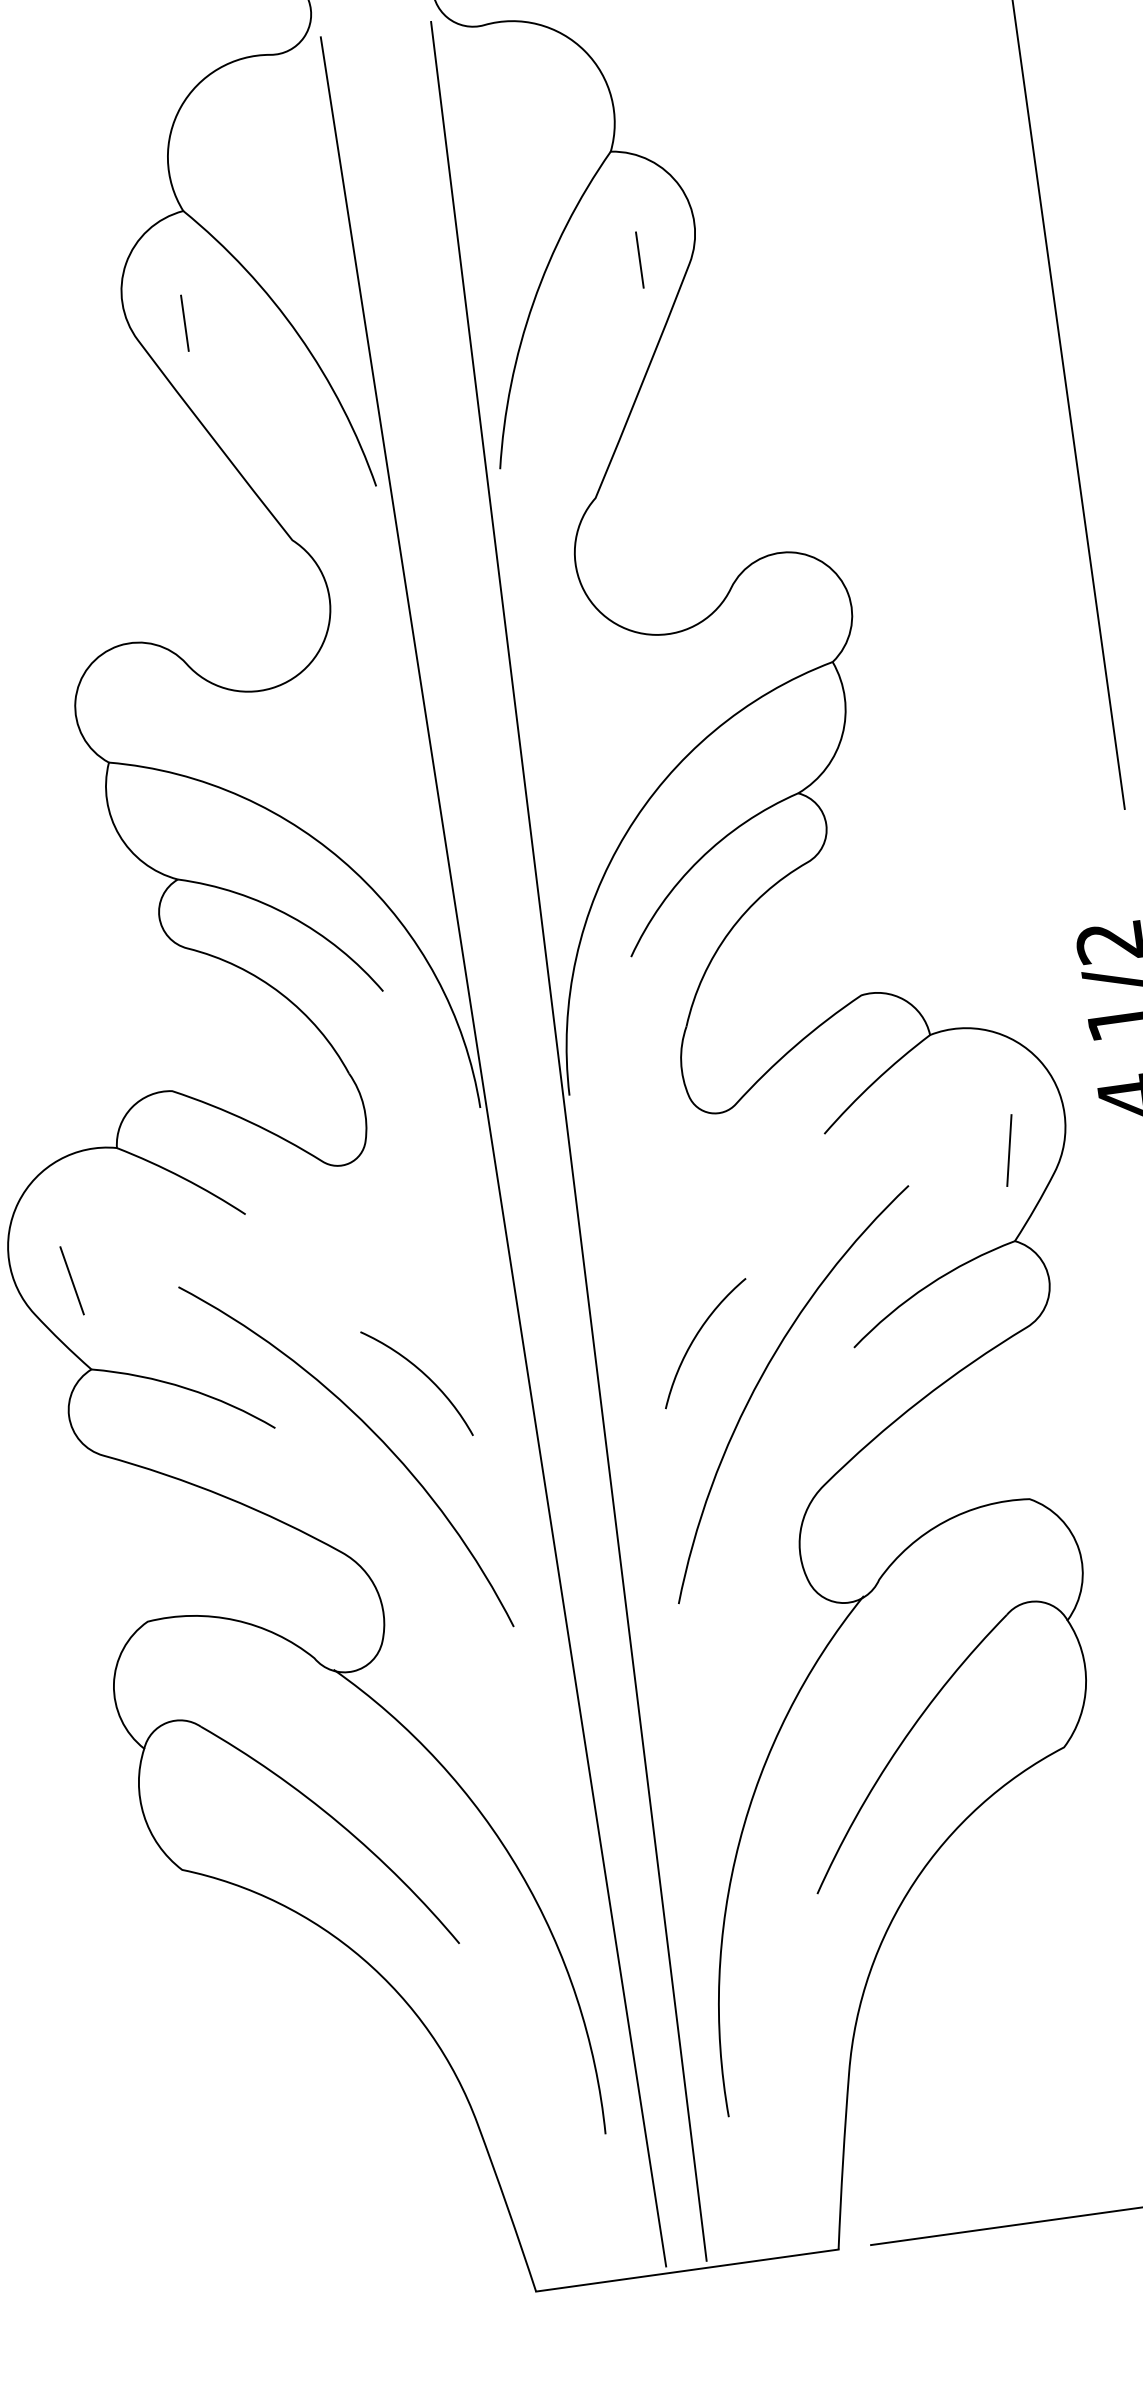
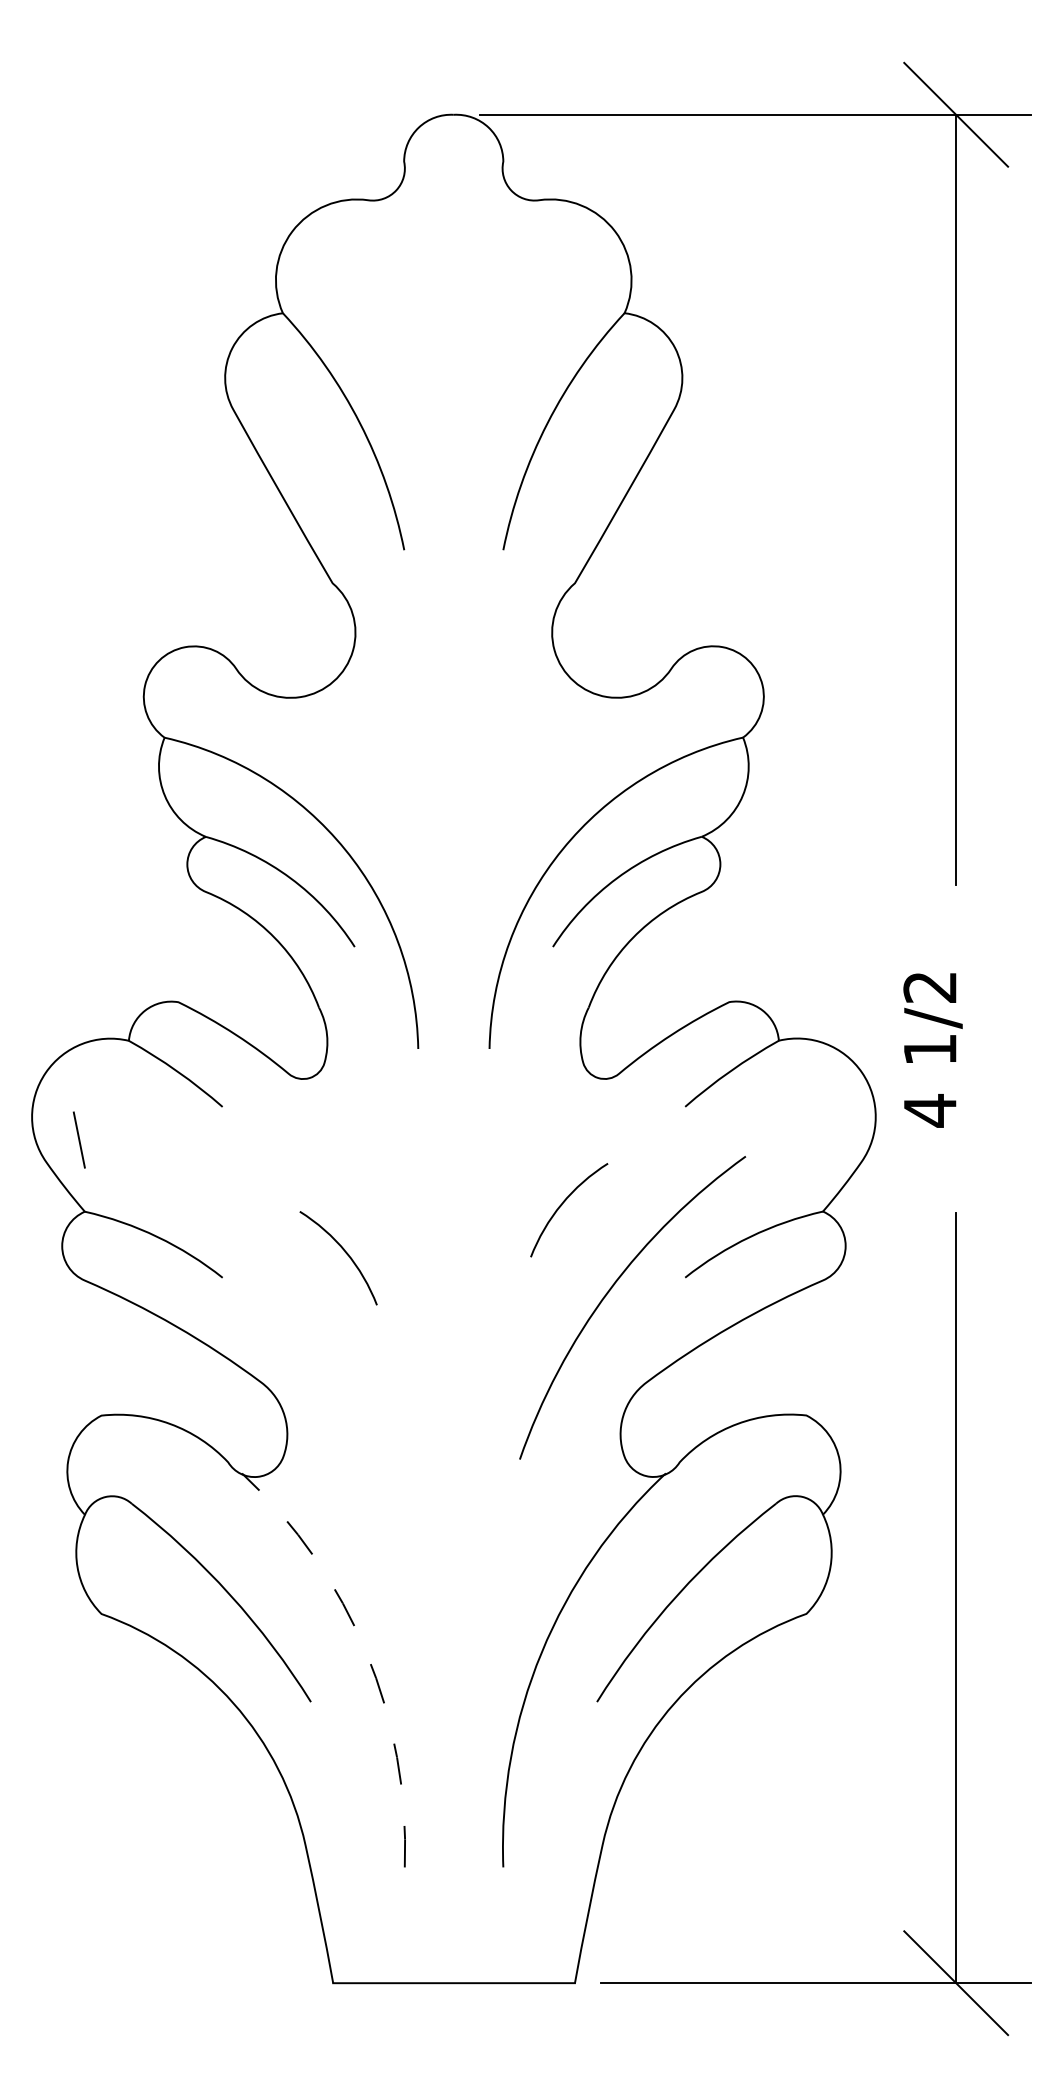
line: (639, 260) -> (635, 401), removed
line: (184, 323) -> (271, 401), removed
line: (568, 1141) -> (483, 1084), removed
line: (1009, 1150) -> (828, 1139), removed
line: (493, 1151) -> (423, 1084), removed
arc: (696, 1338) -> (562, 1205), moved
arc: (372, 1433) -> (298, 1292), removed
arc: (520, 1872) -> (366, 1652), solid -> dashed

